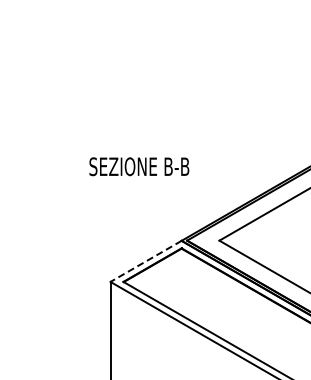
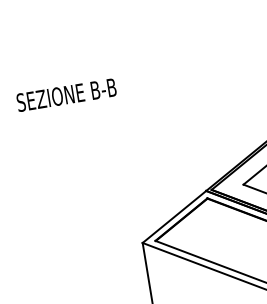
text: (139, 166) -> (66, 94), moved
line: (145, 261) -> (173, 217), dashed -> solid

